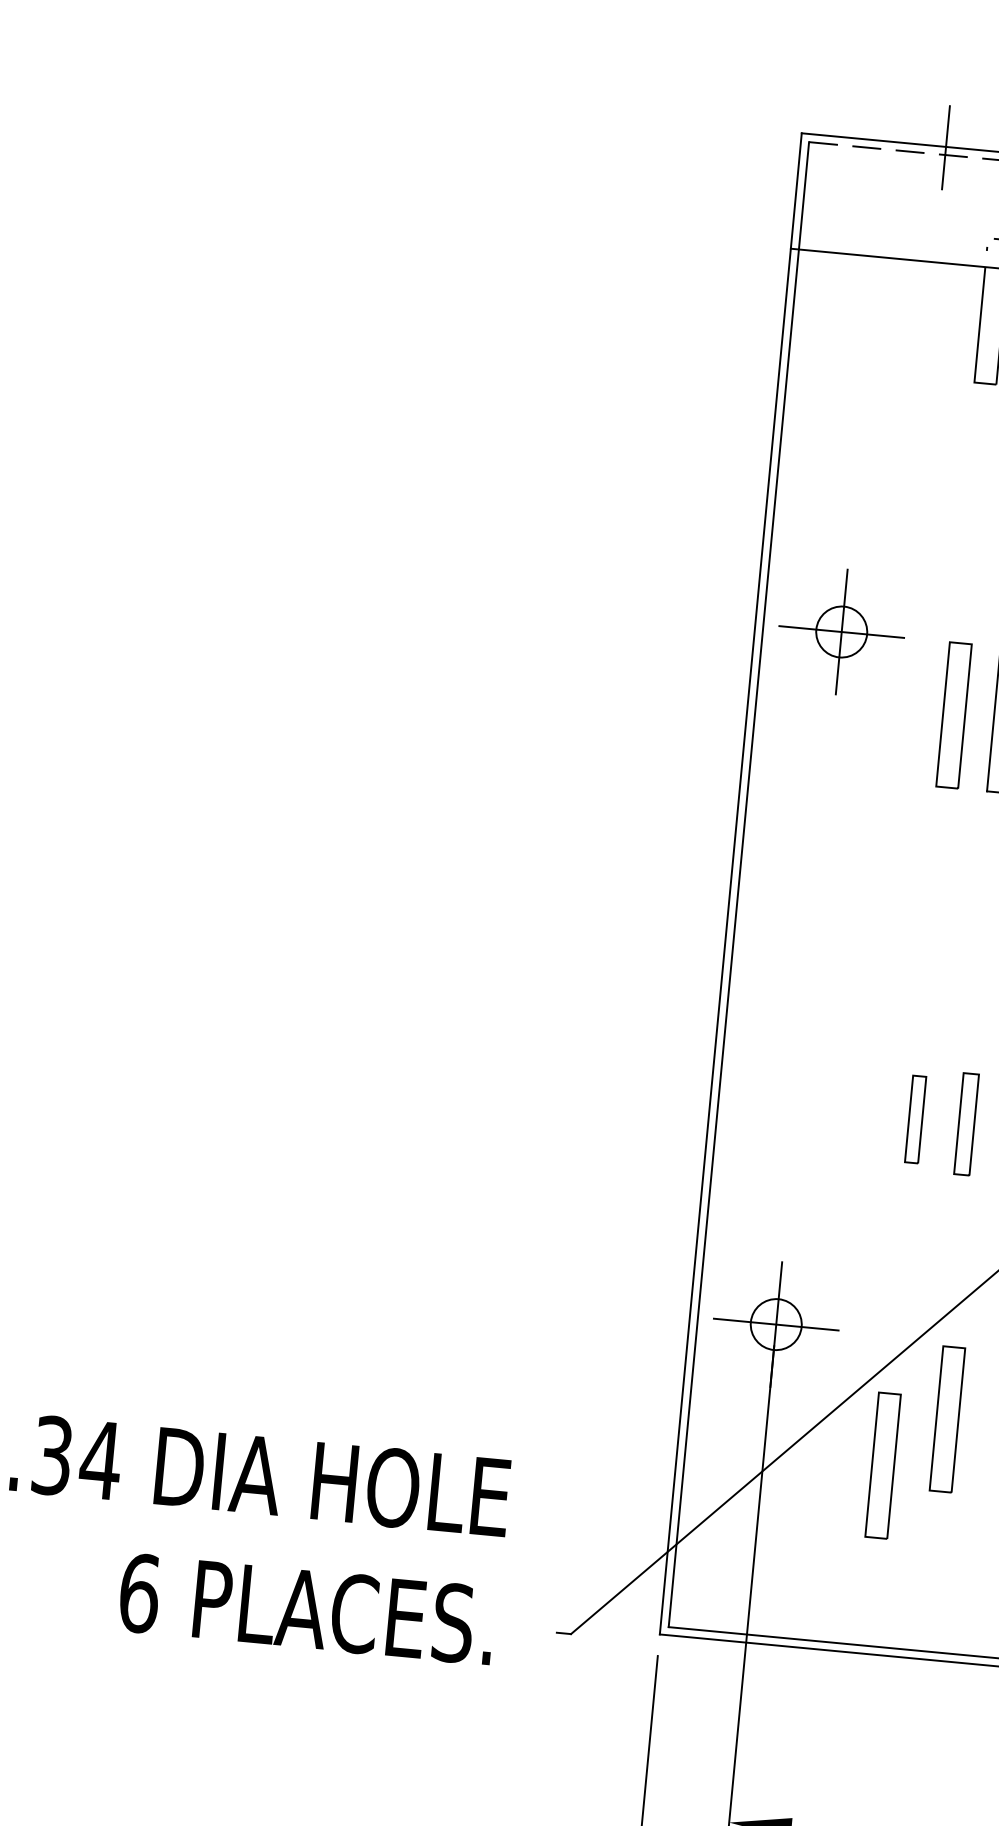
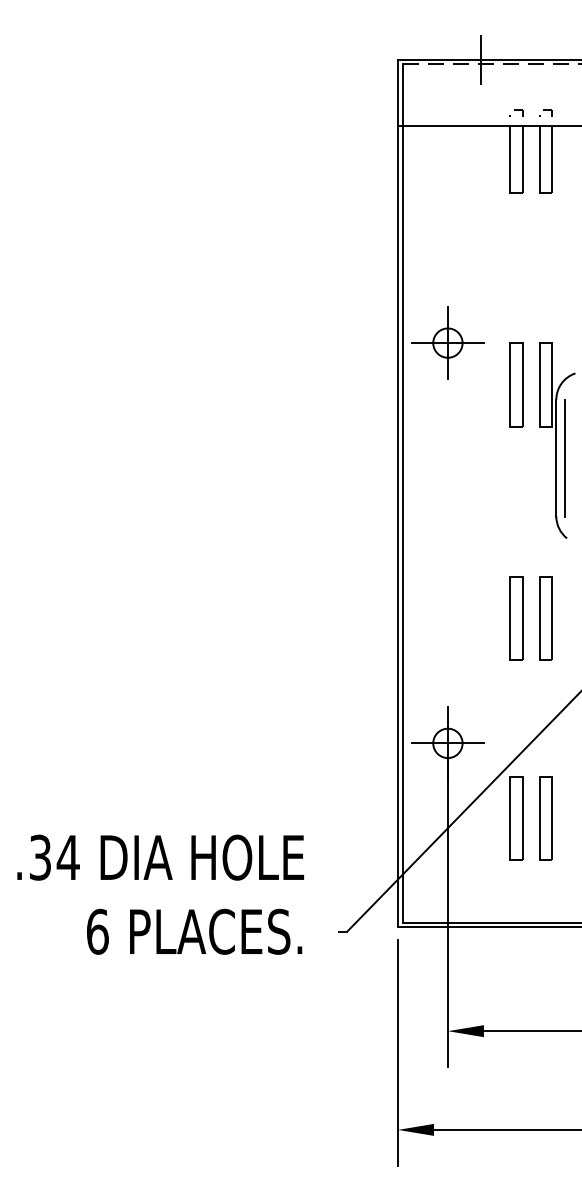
part: (915, 1119) -> (516, 618), size x1.67
part: (965, 1124) -> (545, 618), size x1.43
part: (946, 1419) -> (545, 818), moved

